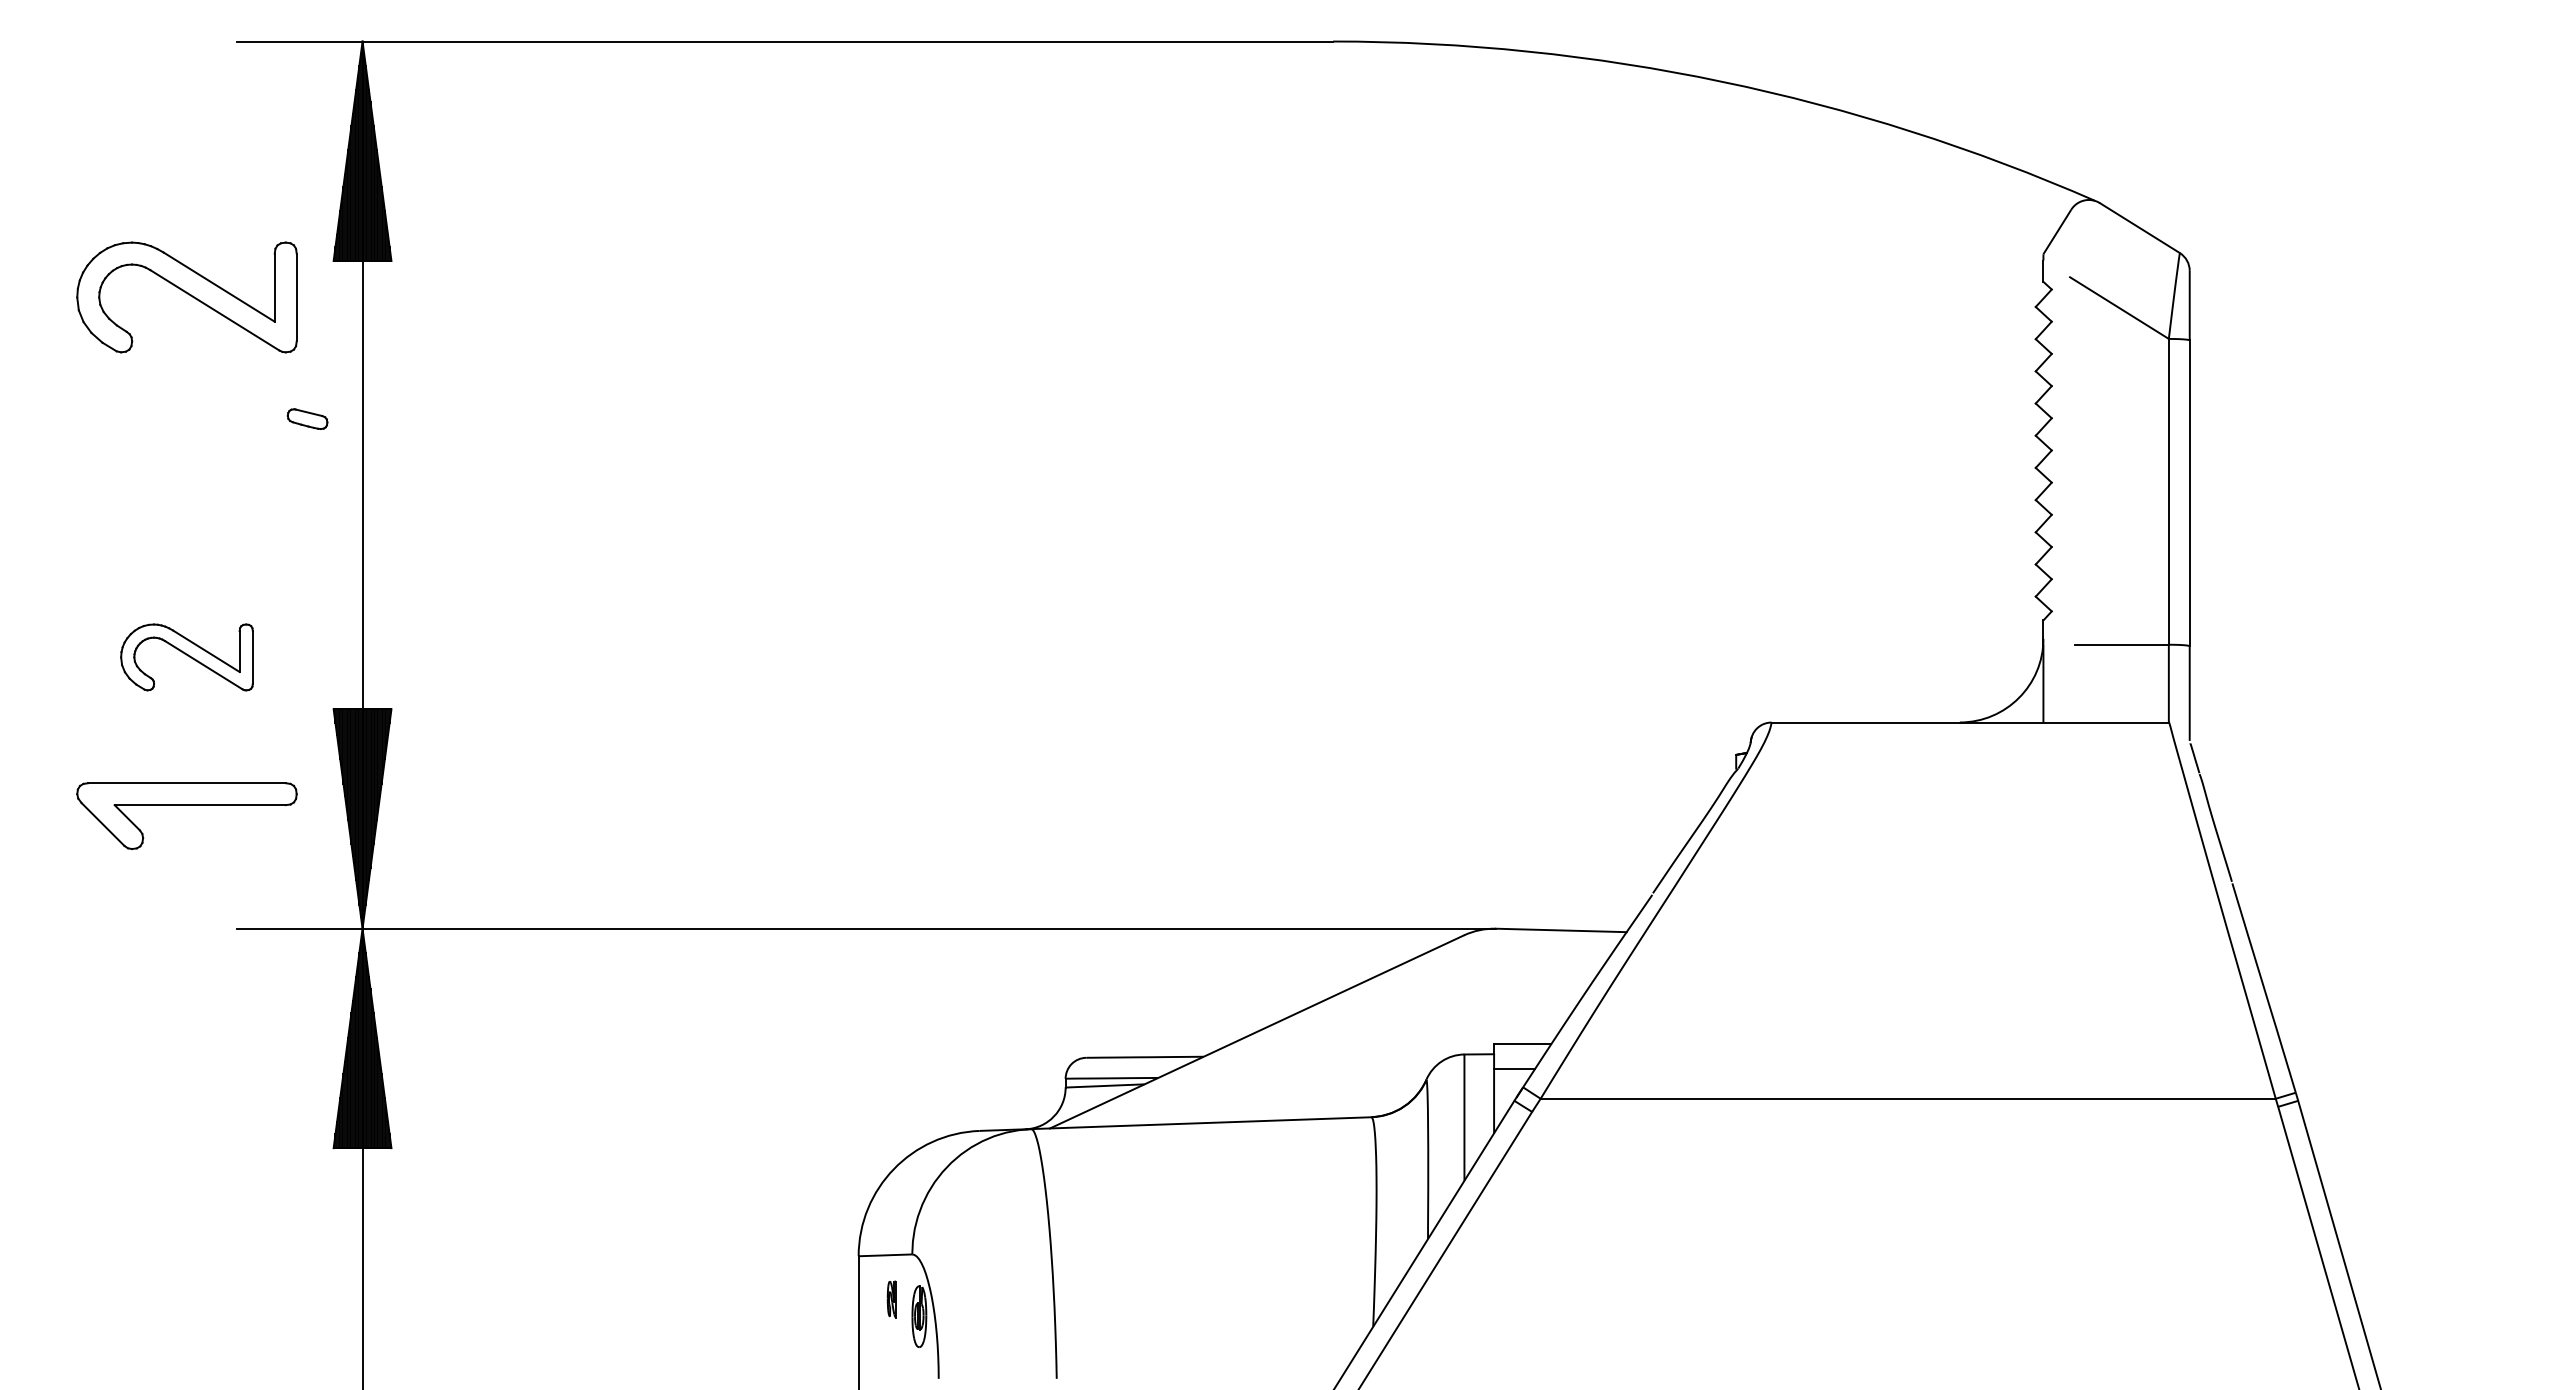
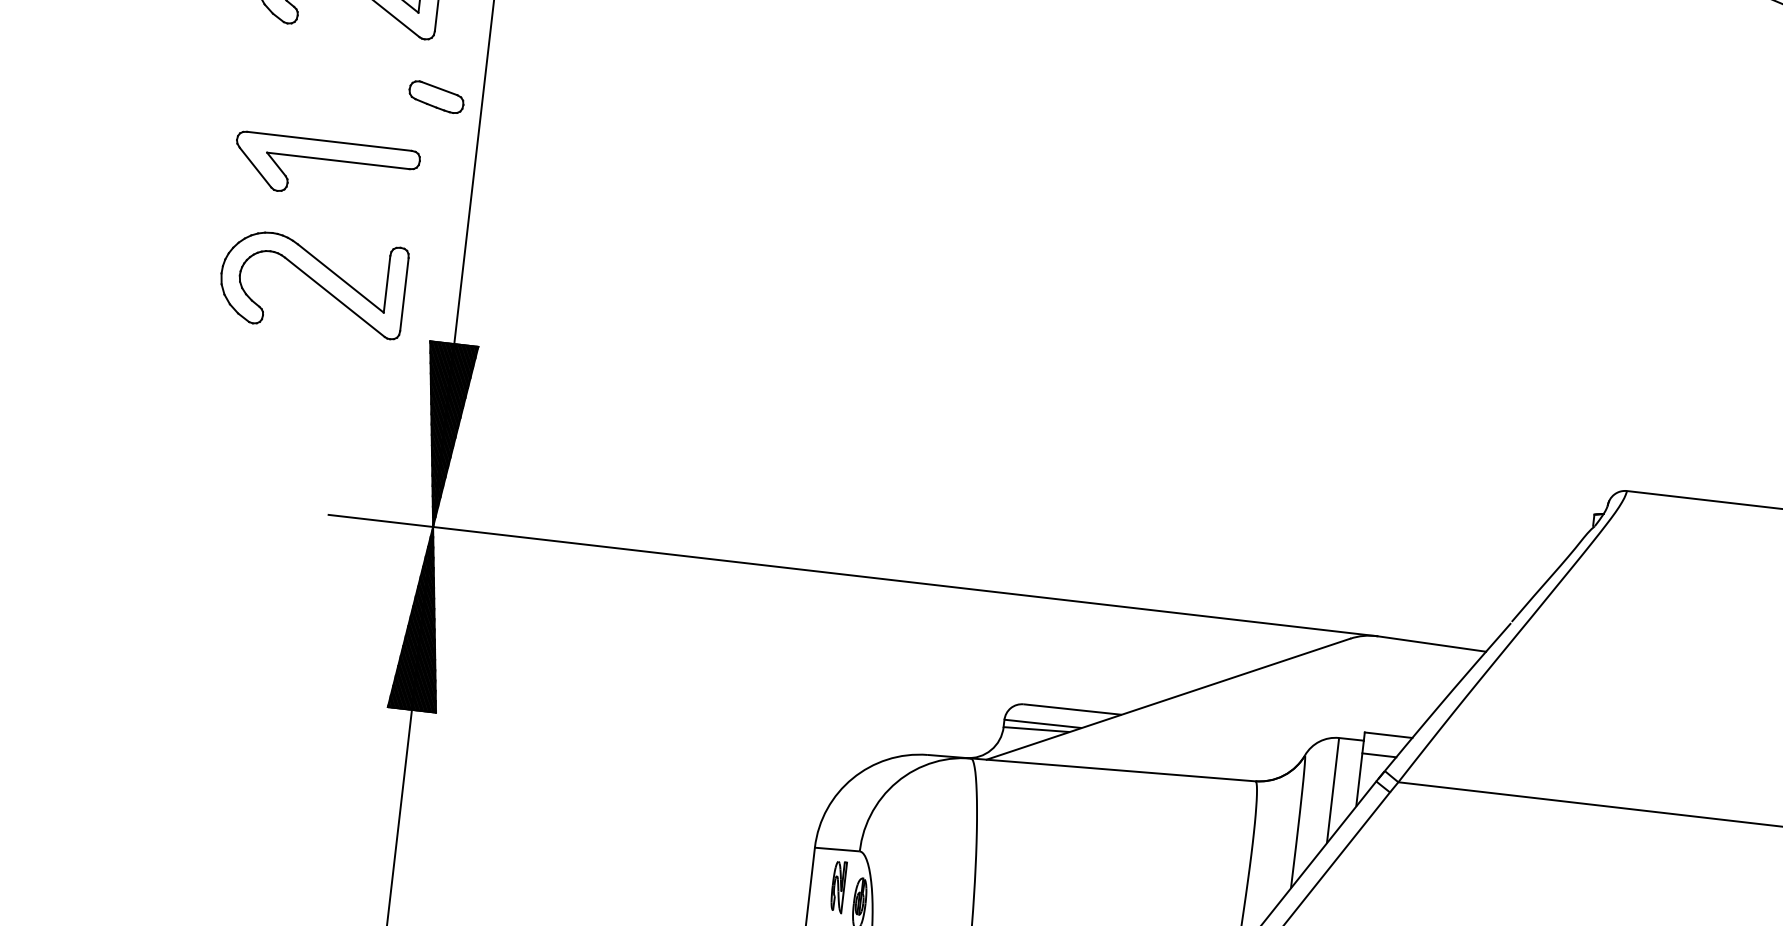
part: (307, 418) -> (436, 96), size x1.67
part: (186, 657) -> (312, 284), size x1.67
part: (186, 805) -> (326, 159), moved
part: (891, 1299) -> (838, 886), size x1.67

